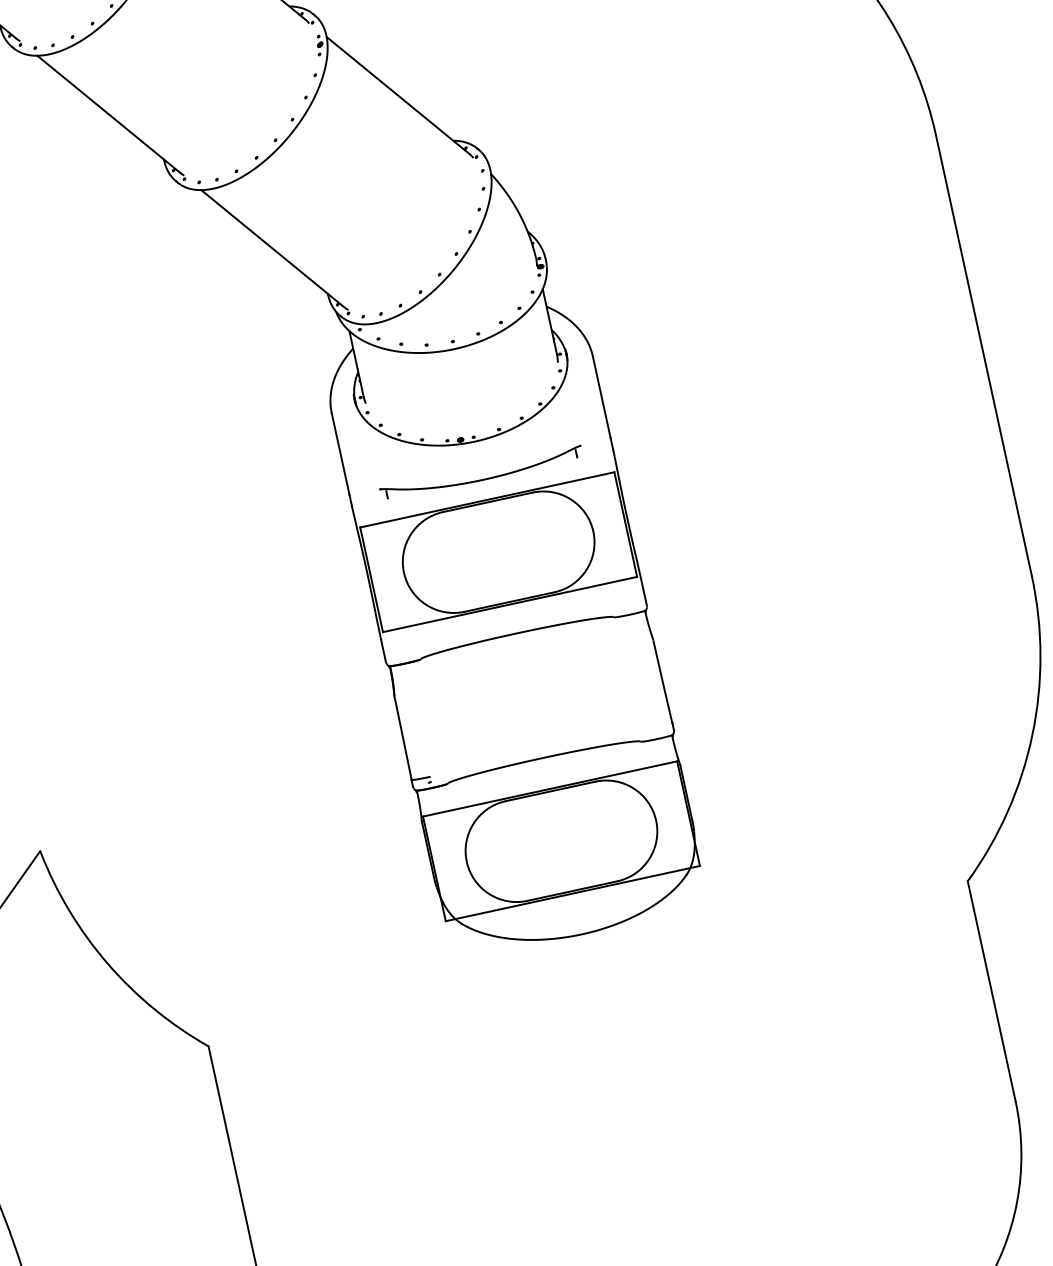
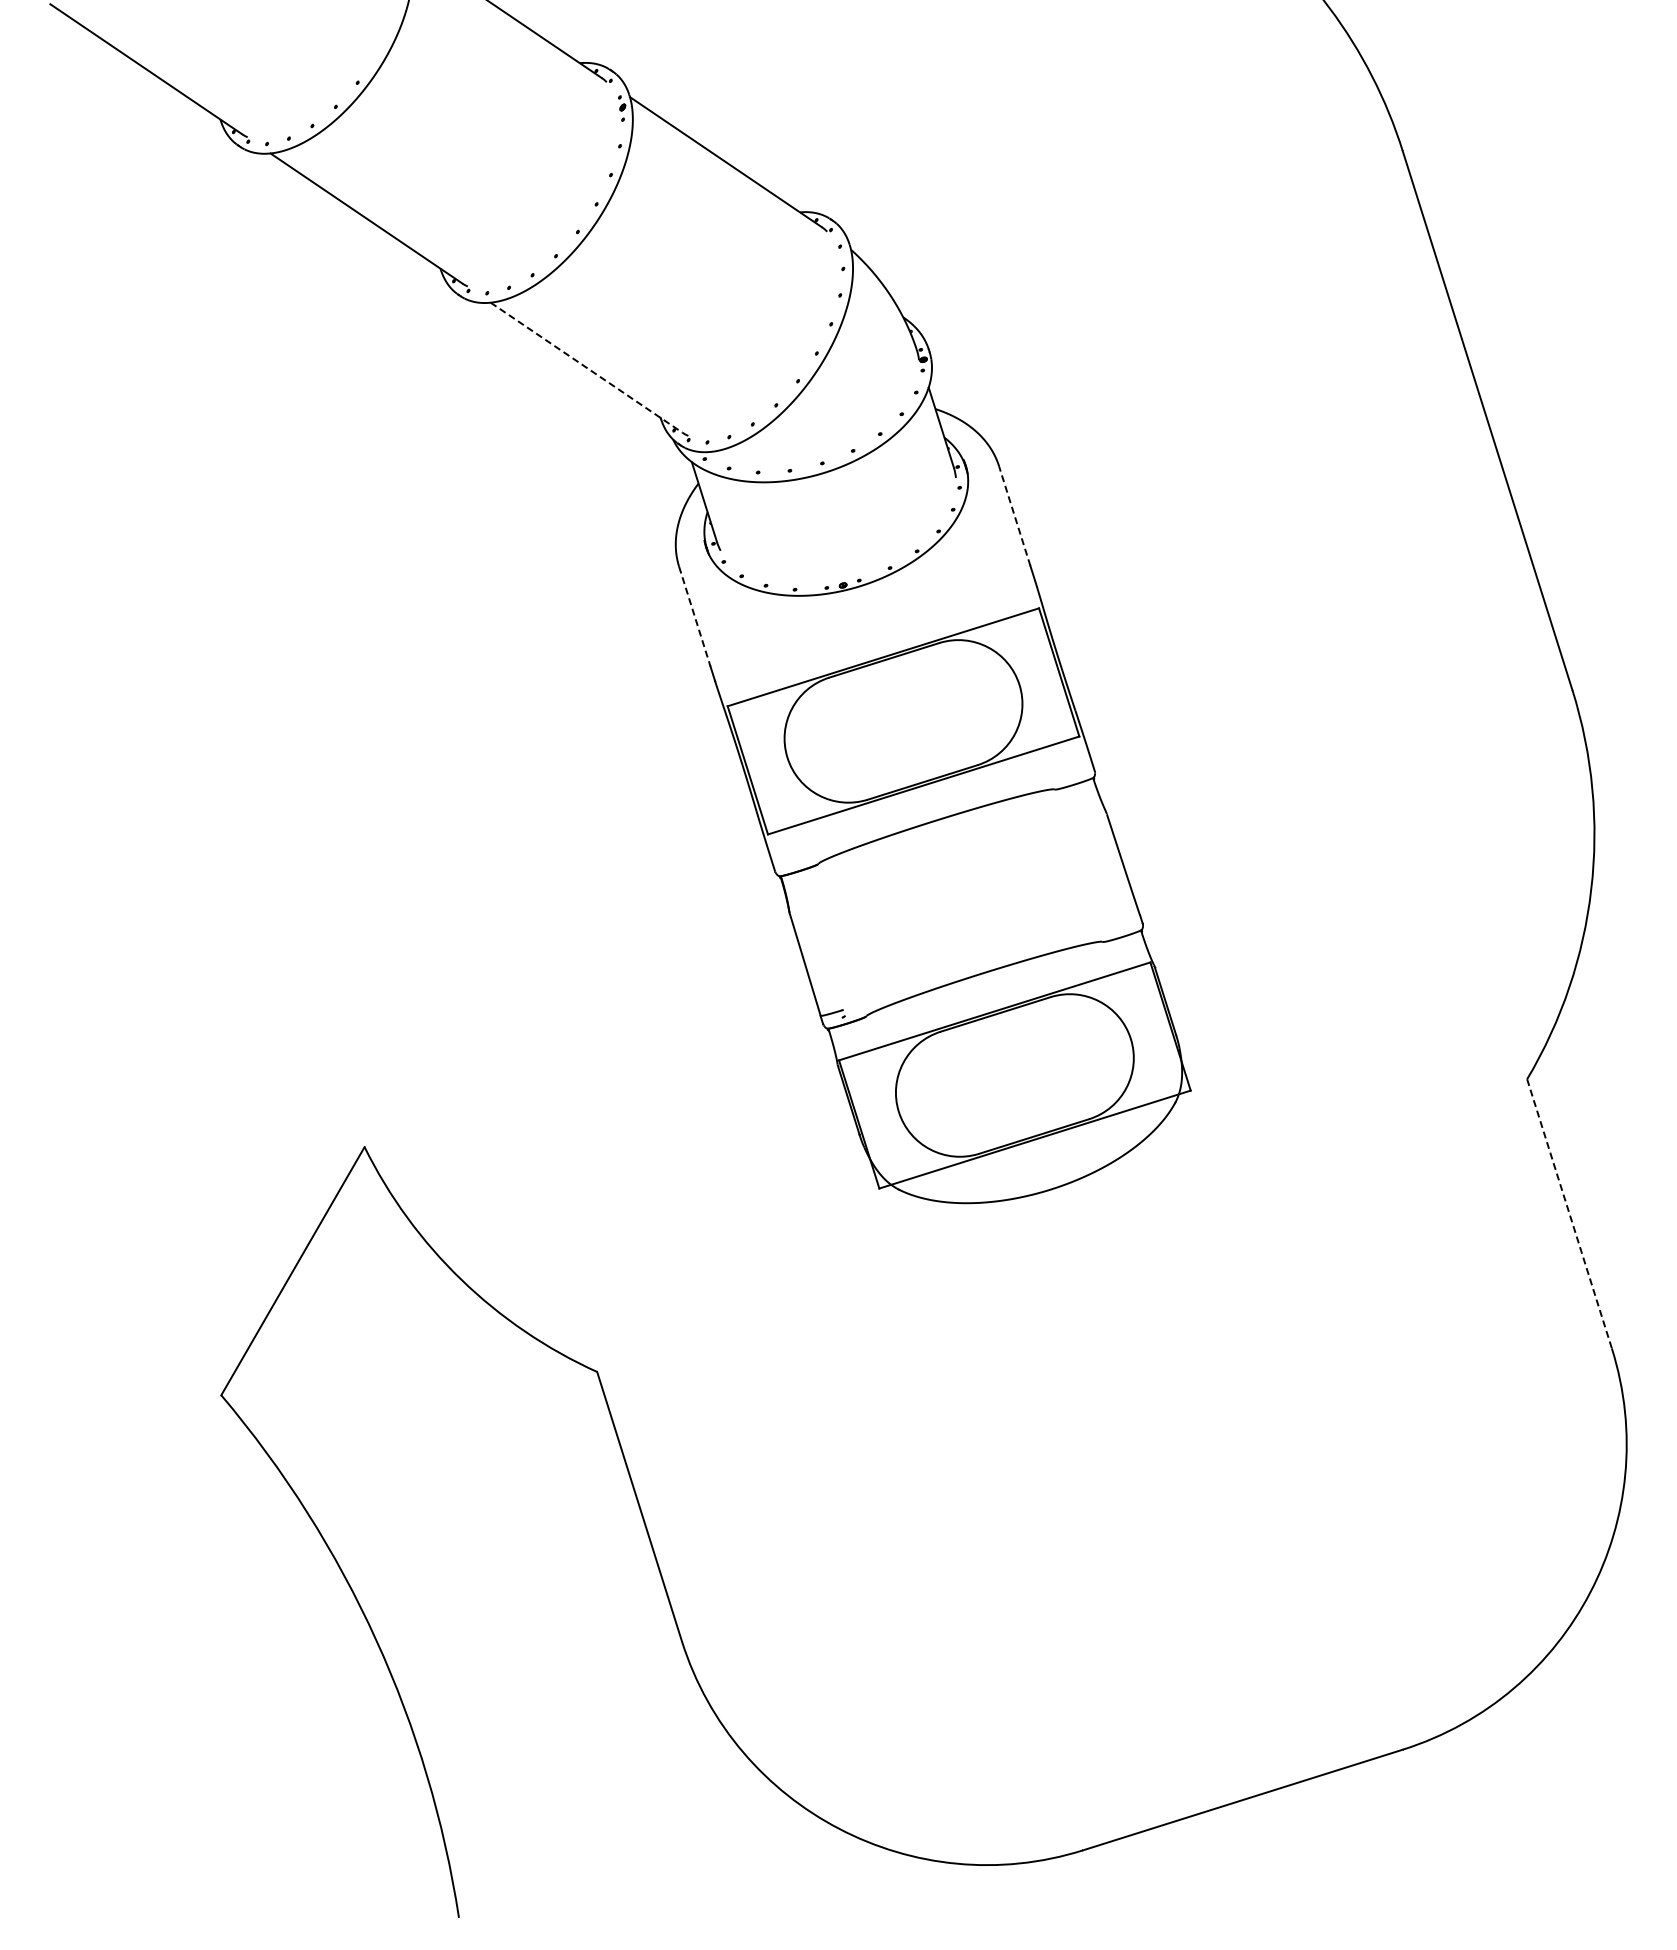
line: (272, 248) -> (586, 367), solid -> dashed
line: (601, 396) -> (1014, 515), solid -> dashed
line: (341, 454) -> (695, 617), solid -> dashed
part: (480, 479) -> (872, 632), removed
line: (991, 991) -> (1569, 1214), solid -> dashed

